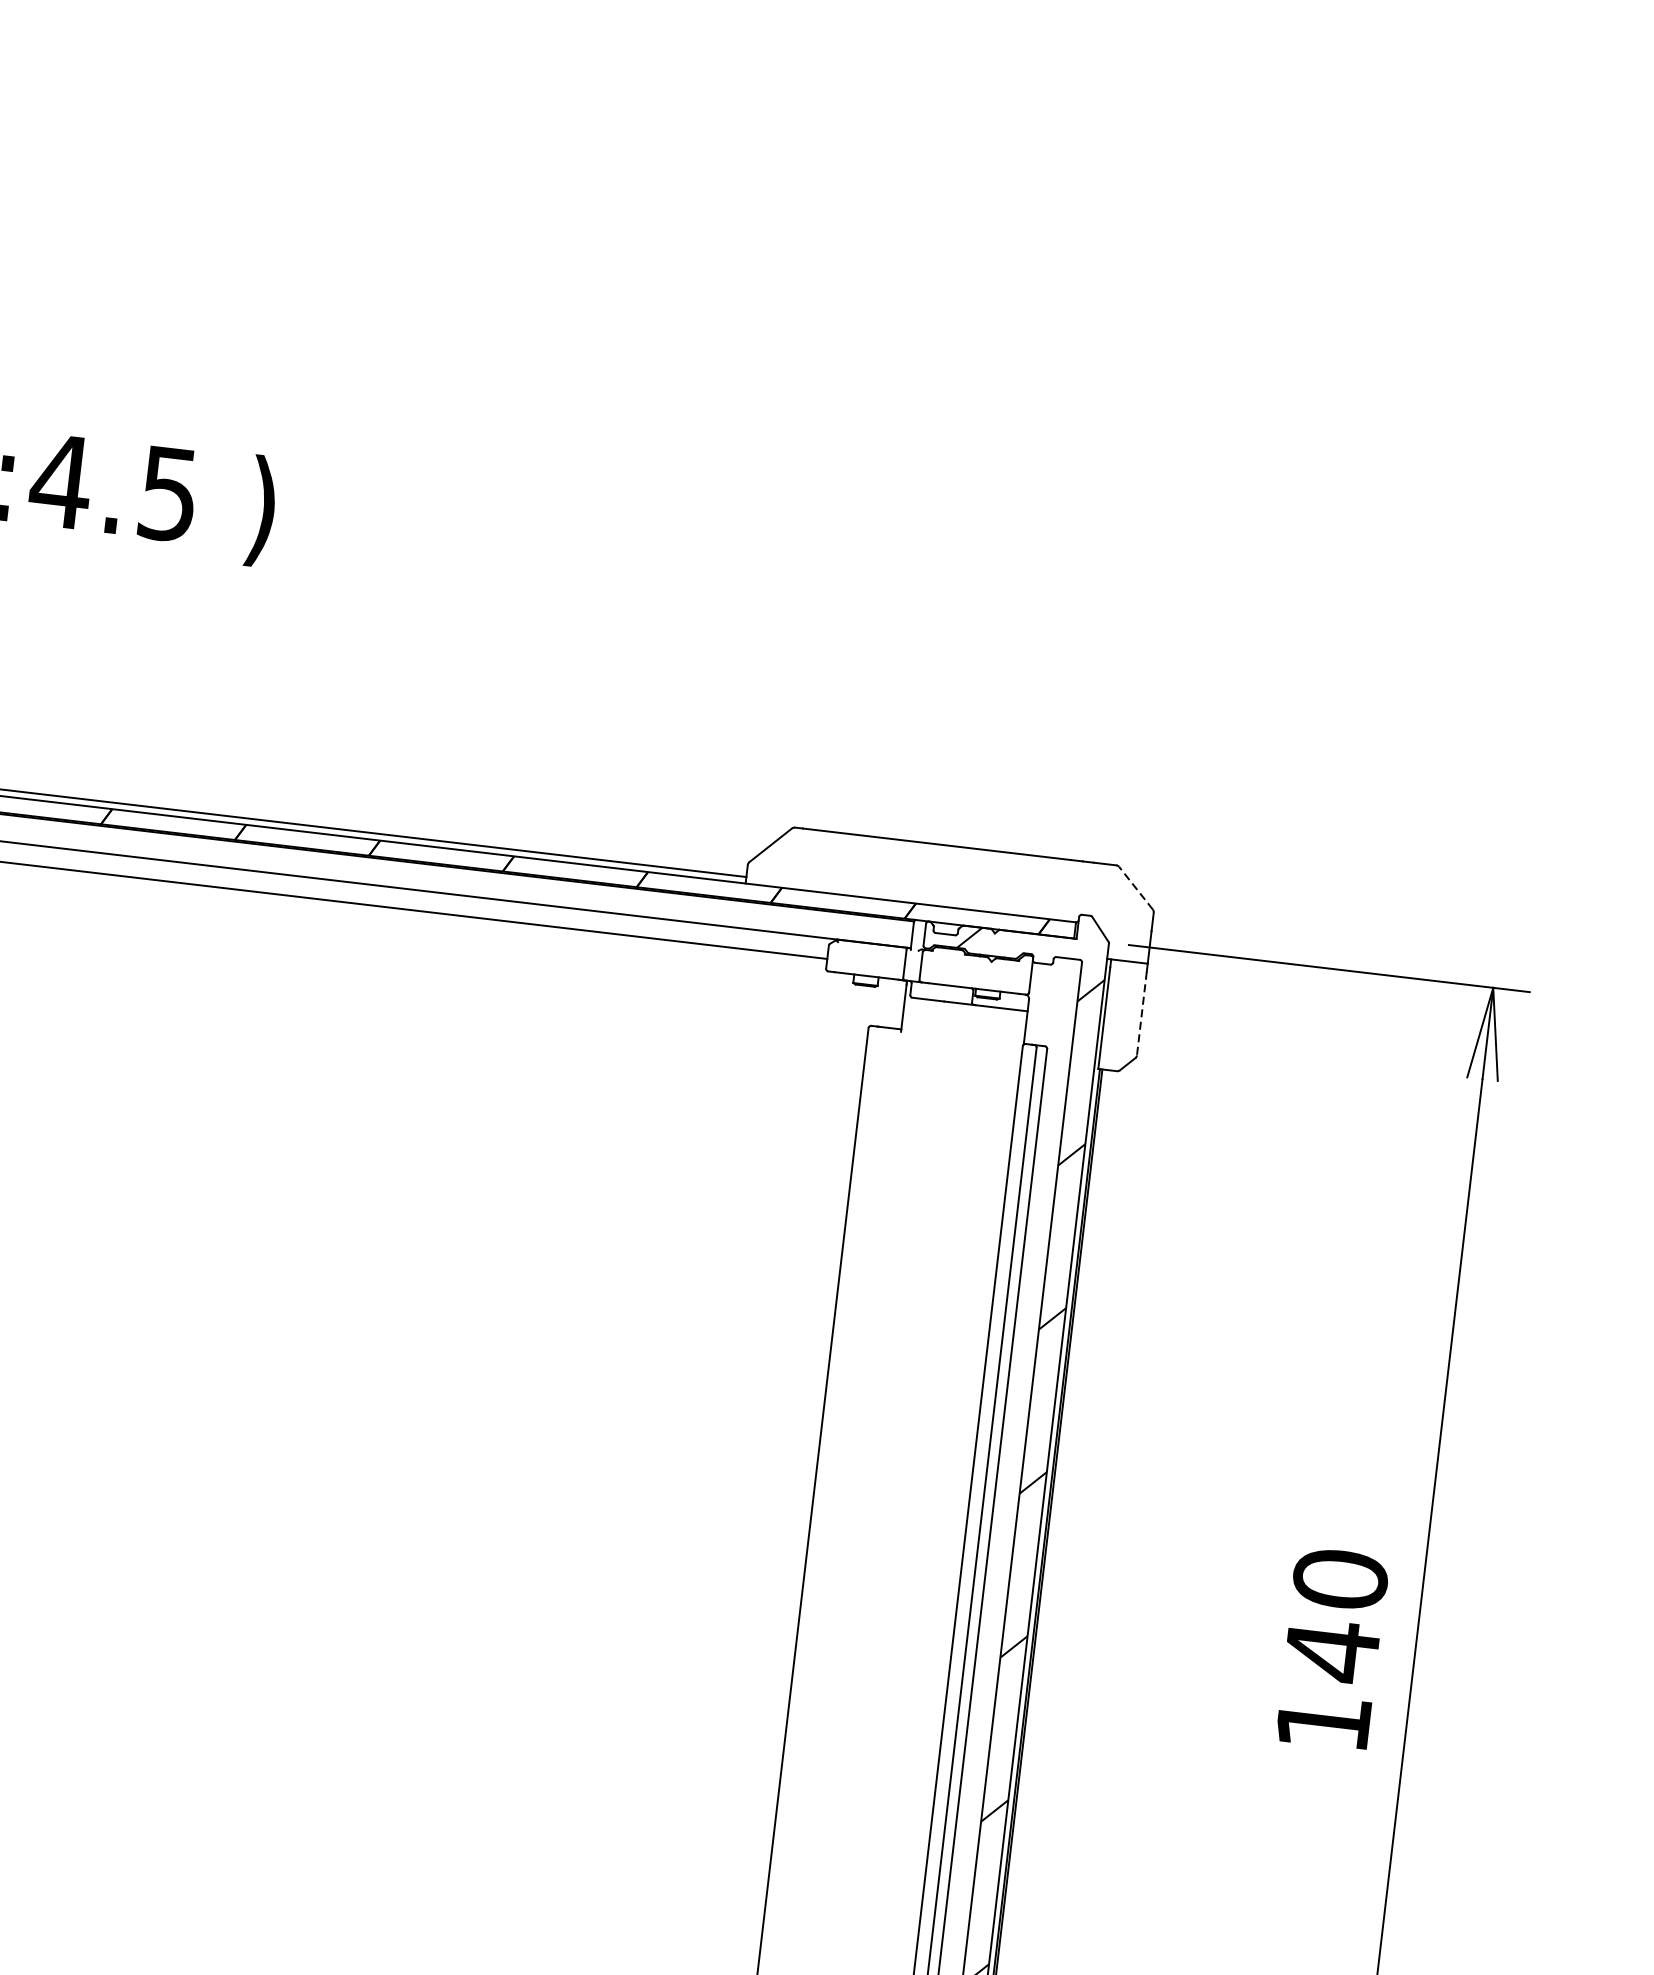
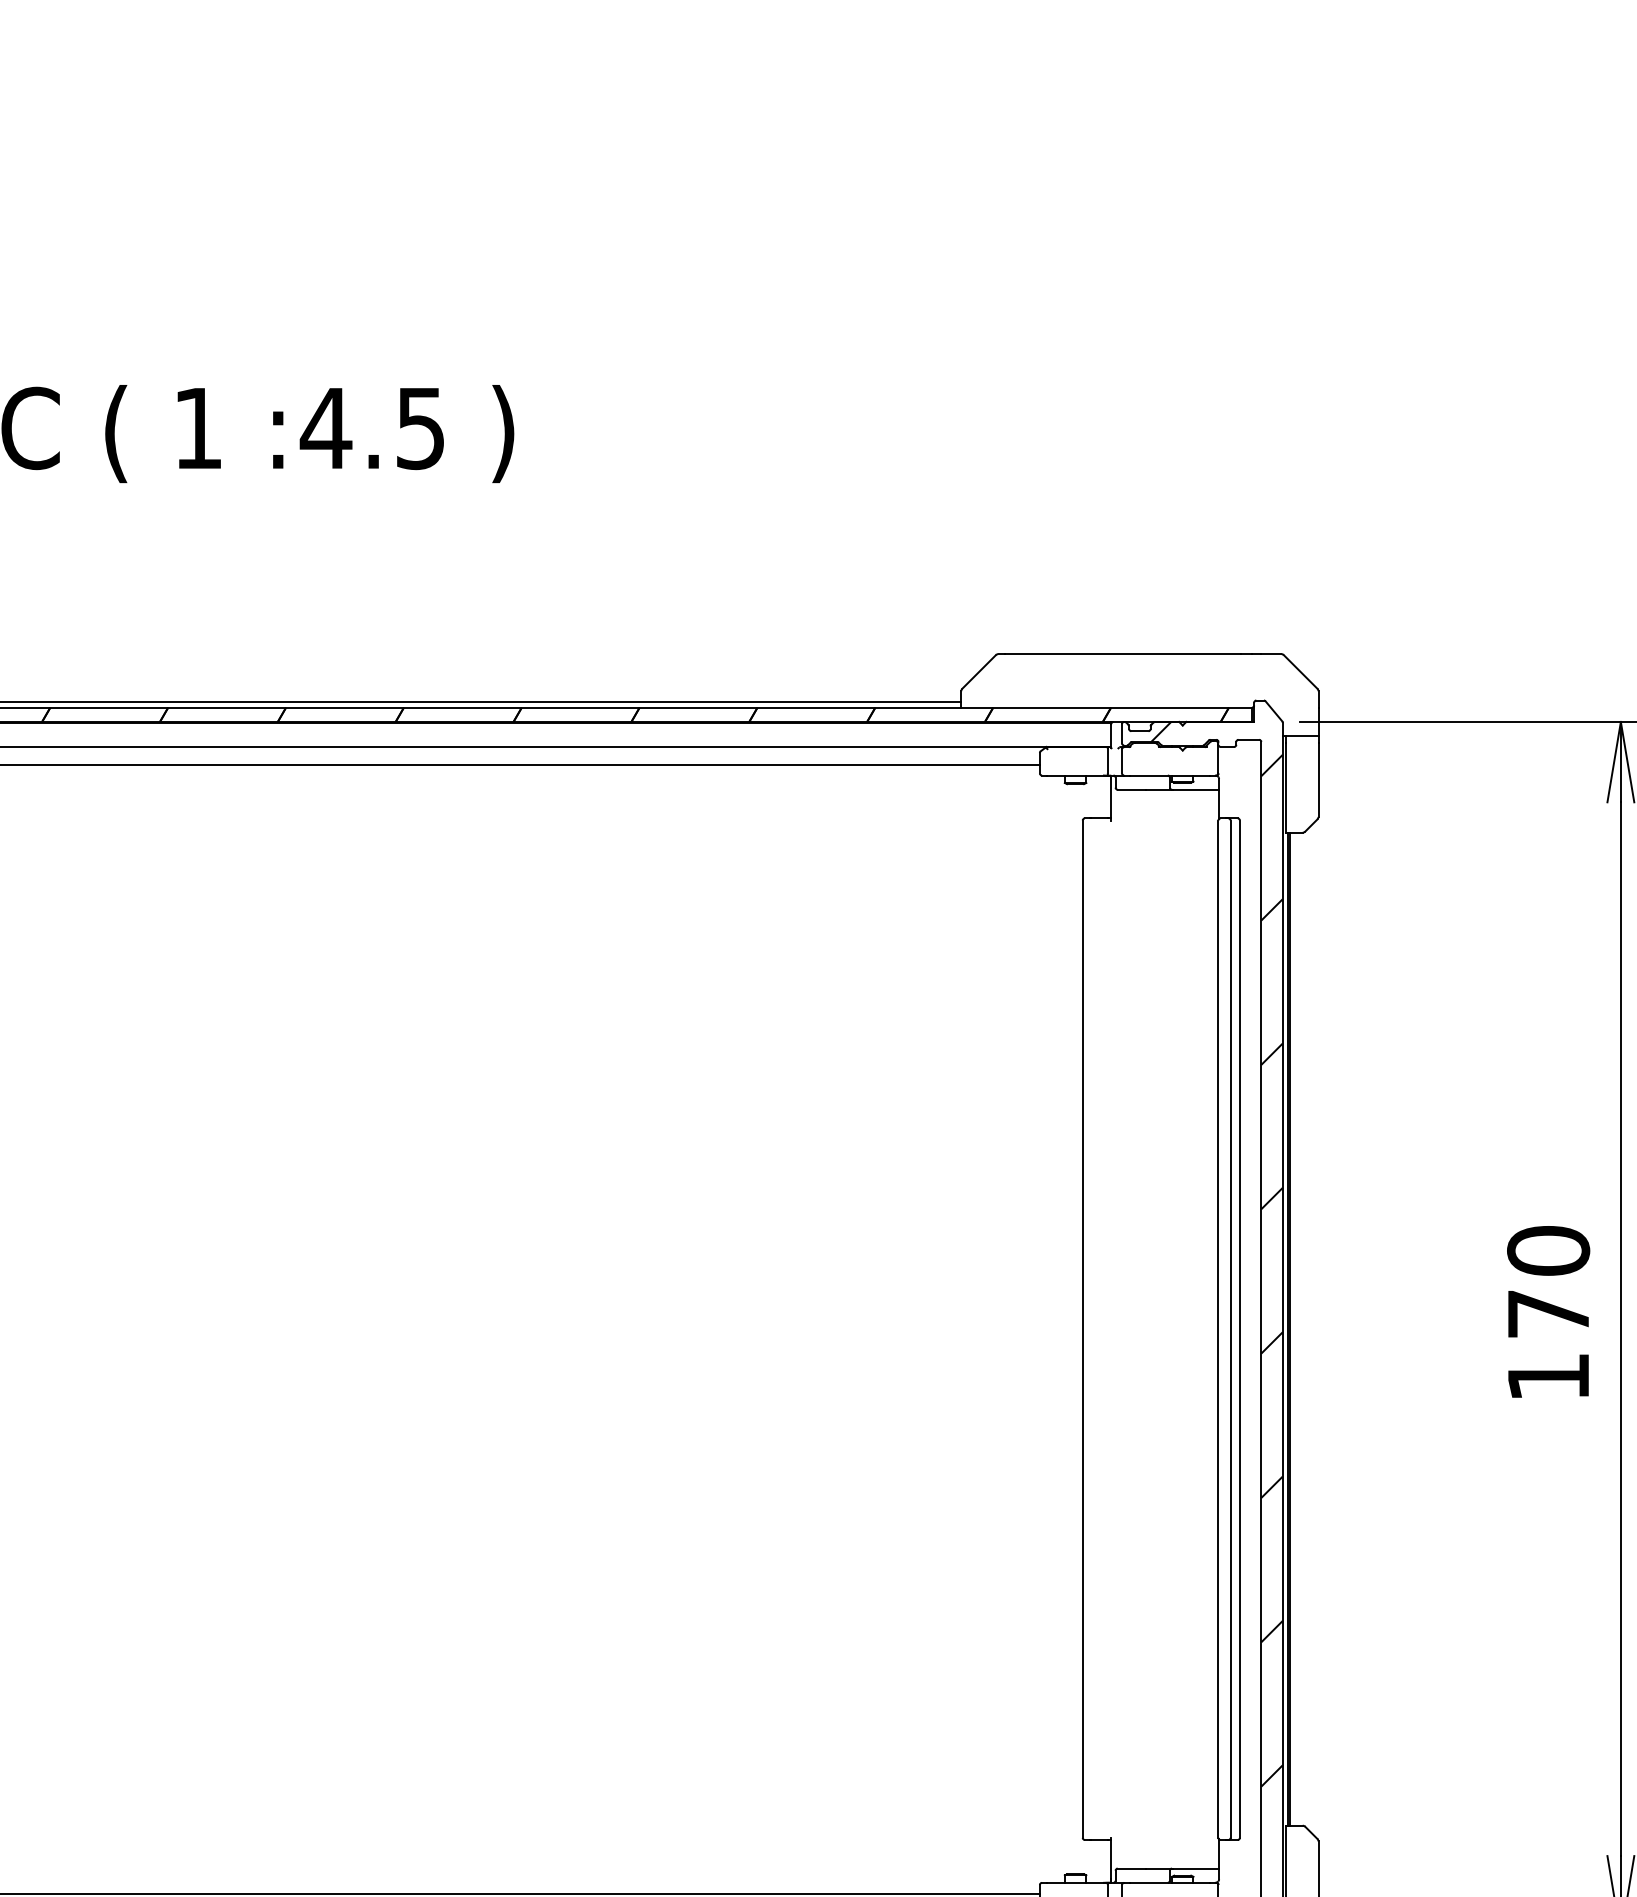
line: (1135, 887) -> (1300, 671), dashed -> solid
line: (1141, 1014) -> (1318, 780), dashed -> solid
text: (1331, 1651) -> (1548, 1314), 140 -> 170

